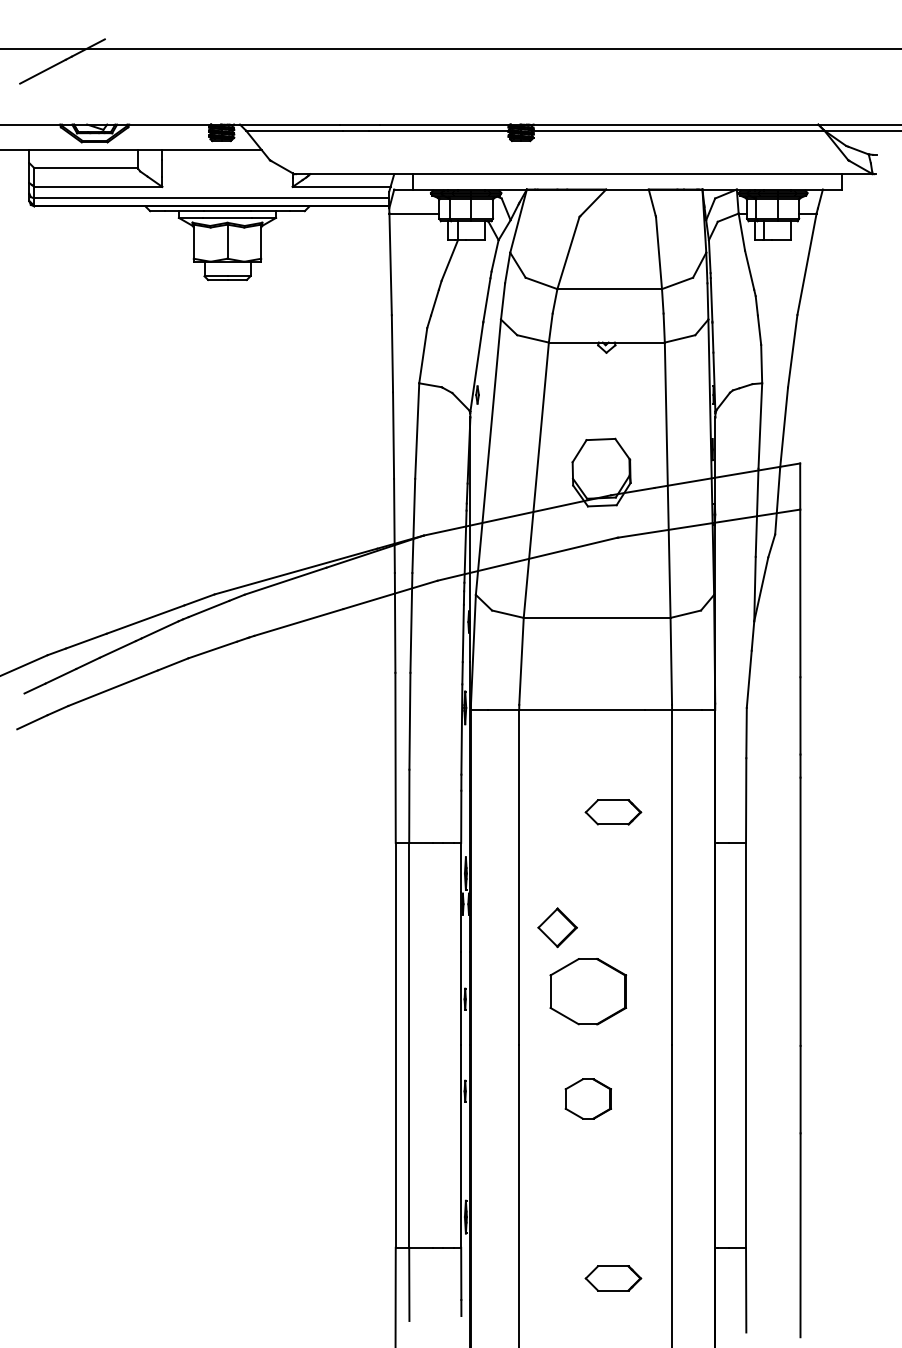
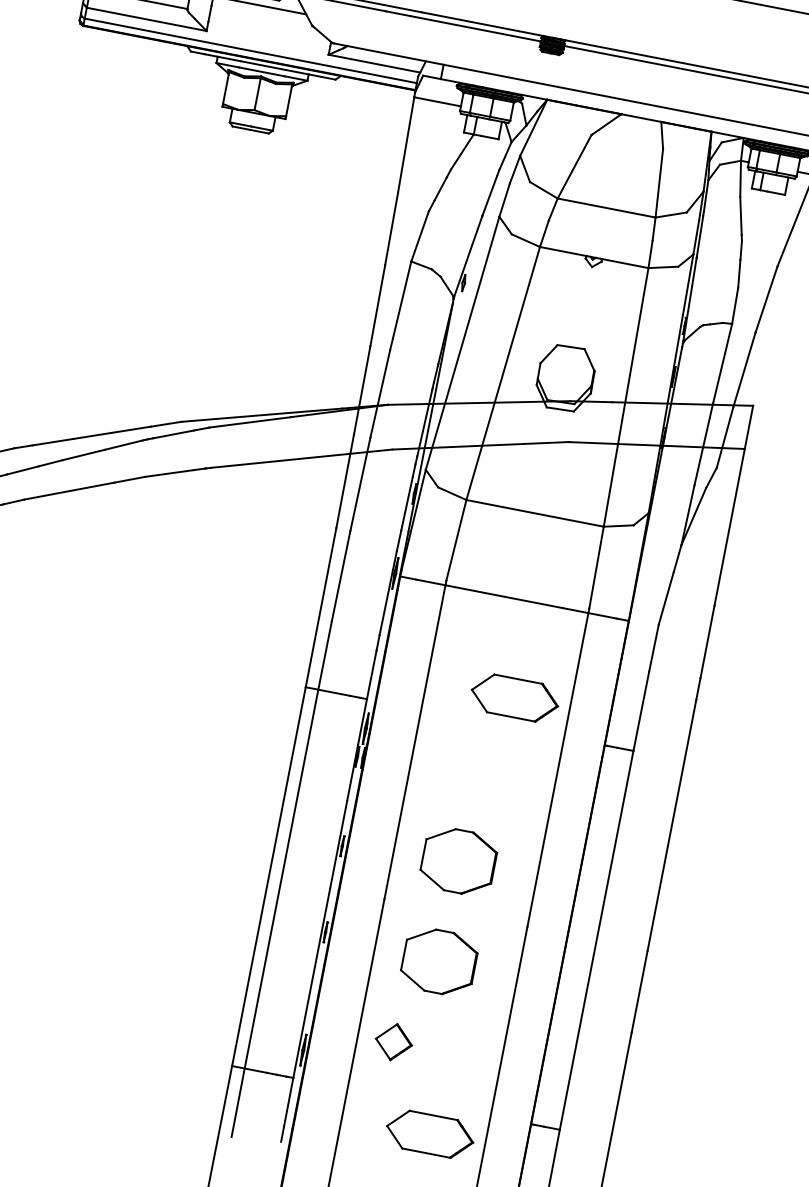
part: (613, 812) -> (515, 698), size x1.67
part: (557, 927) -> (393, 1041), moved
part: (588, 1098) -> (439, 961), size x1.67
part: (613, 1278) -> (430, 1134), size x1.67

